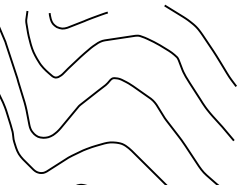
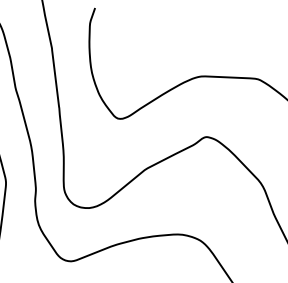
curve: (77, 22) -> (168, 40), removed

